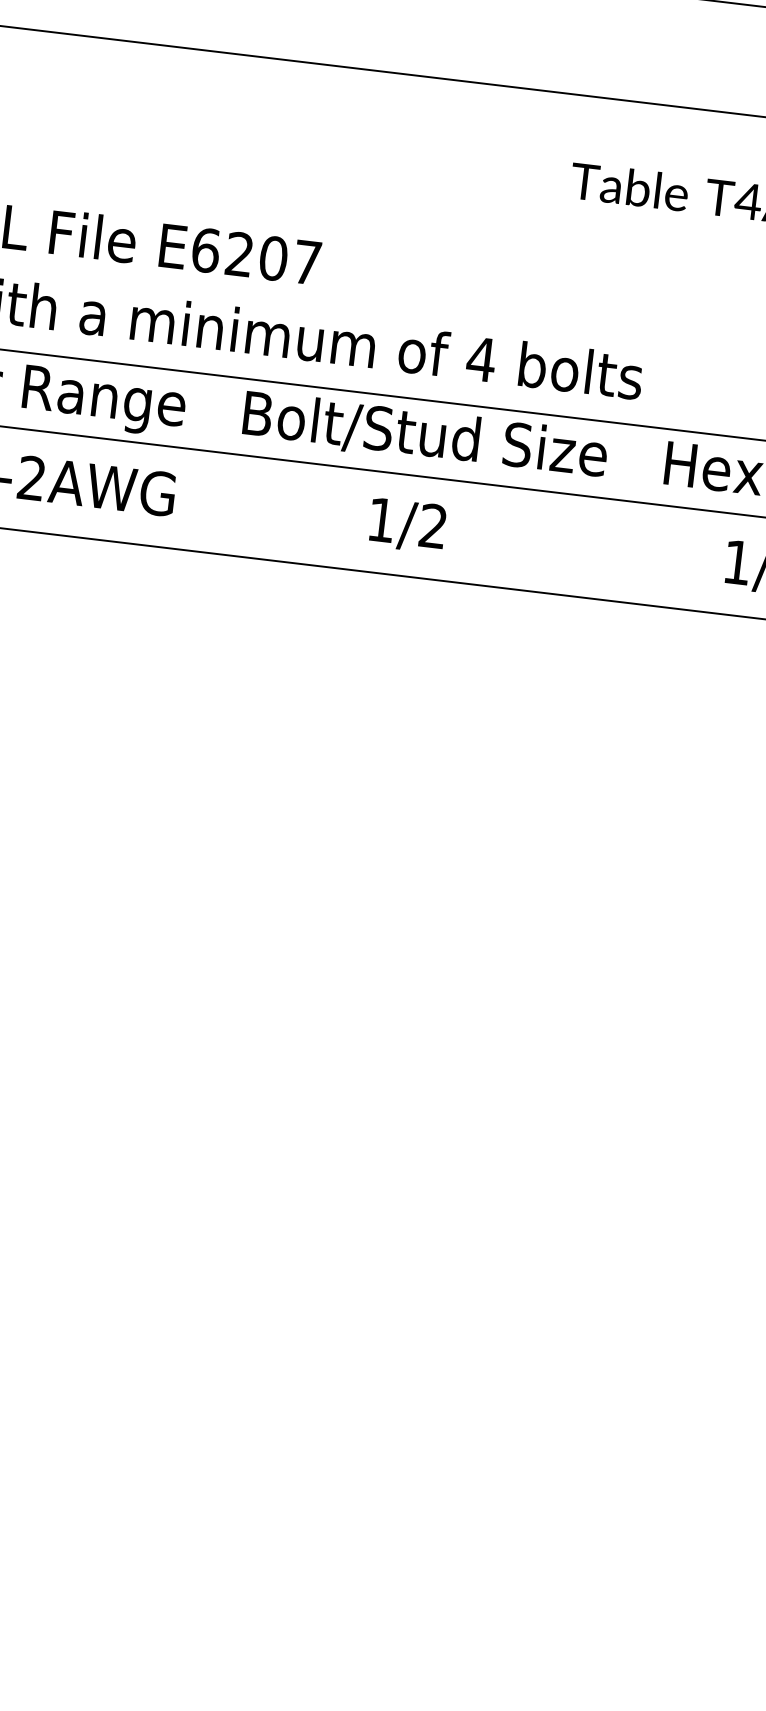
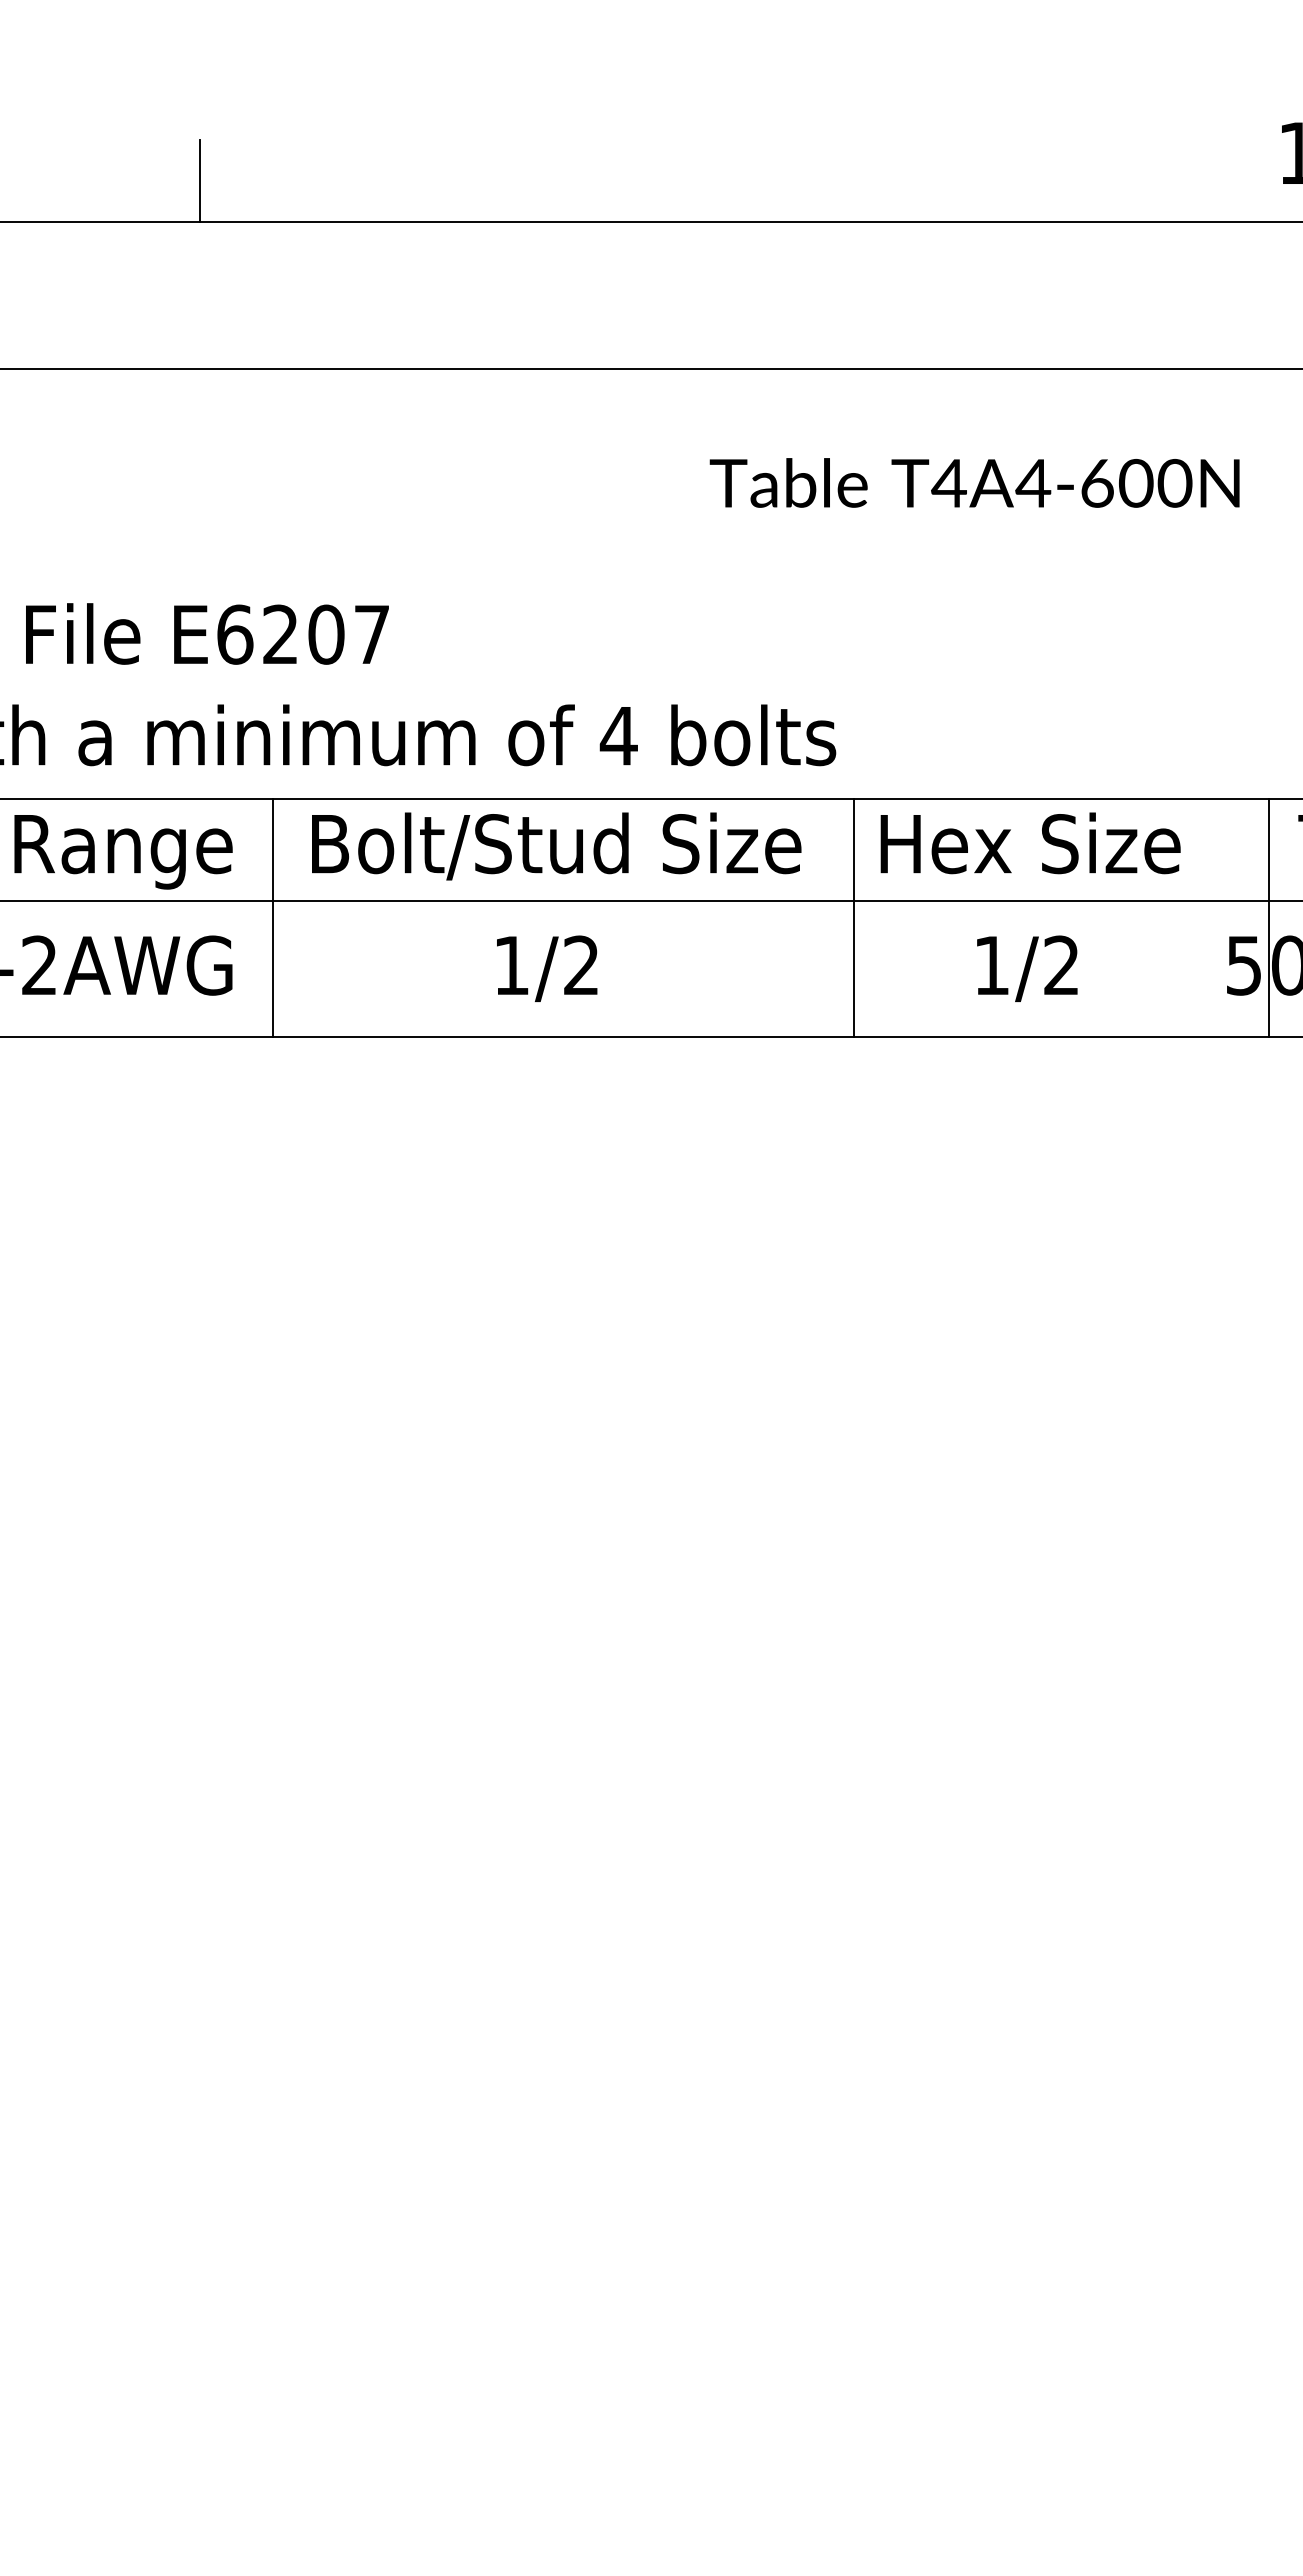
line: (209, 463) -> (273, 917), added
line: (639, 514) -> (853, 917), added

